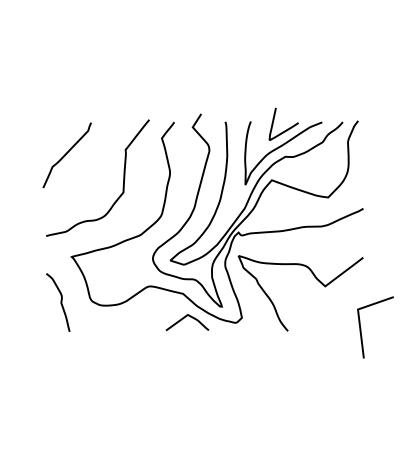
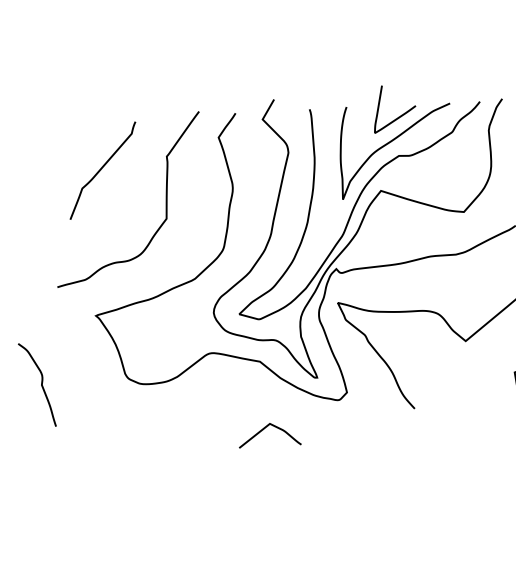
curve: (66, 155) -> (101, 170), moved
curve: (60, 302) -> (40, 384), moved
curve: (184, 318) -> (265, 429), moved

